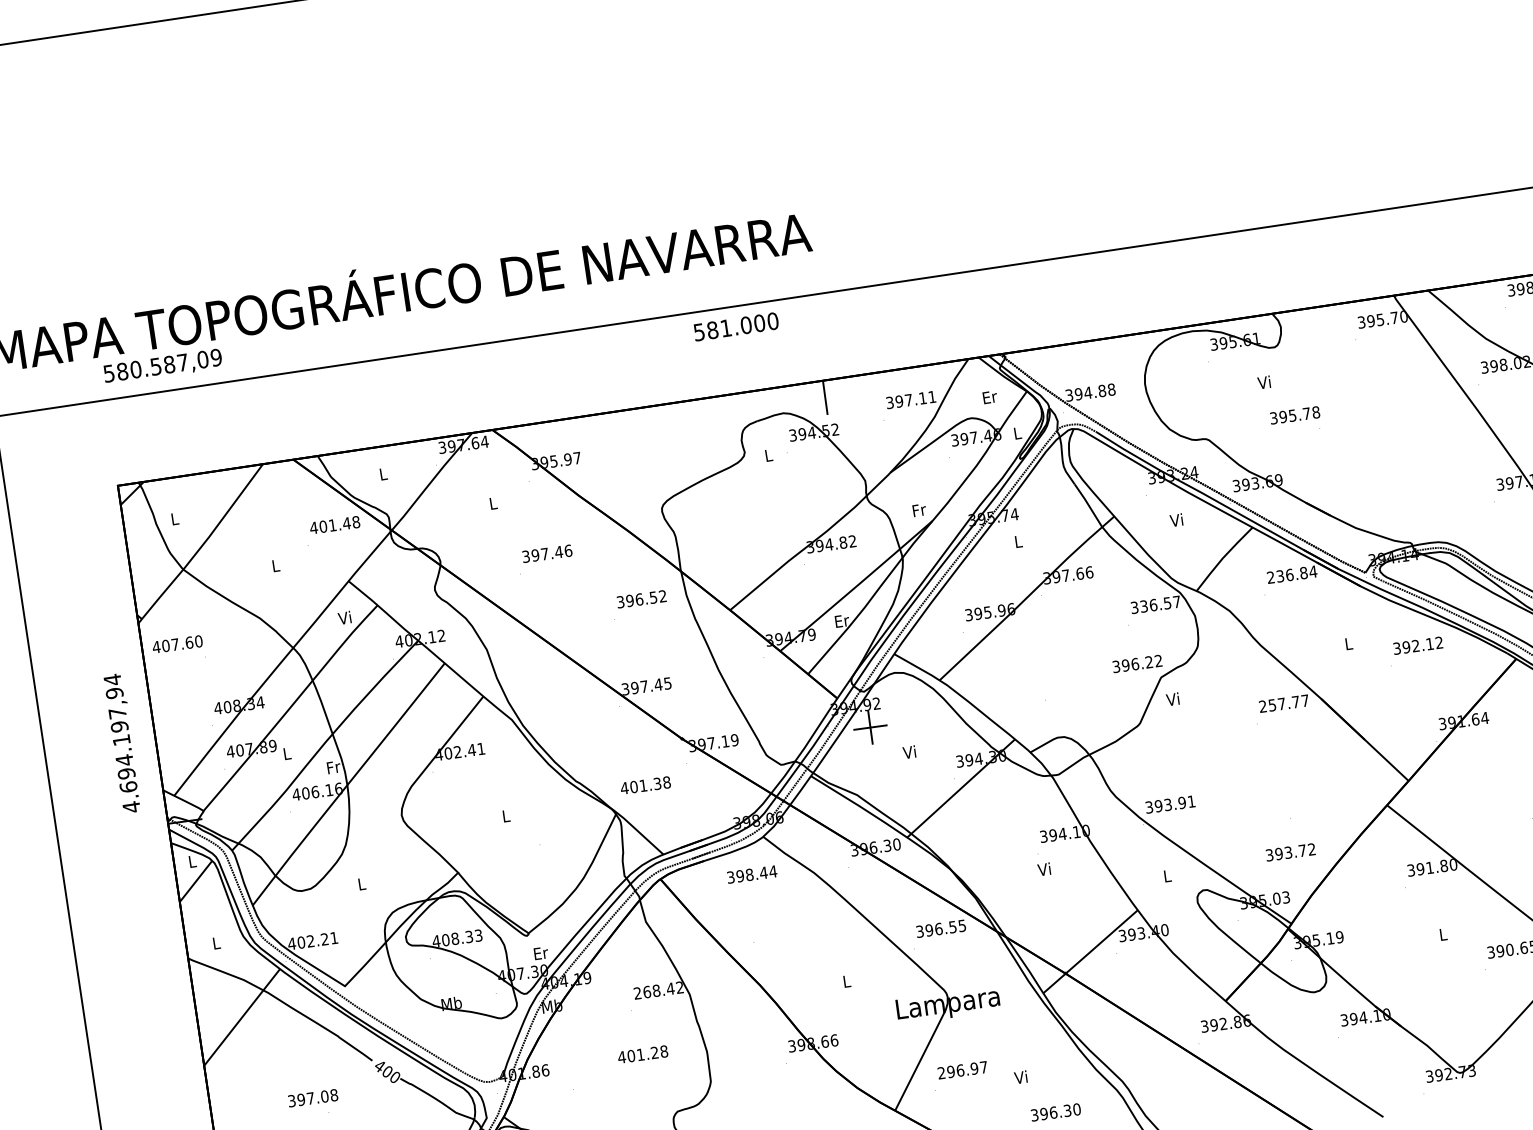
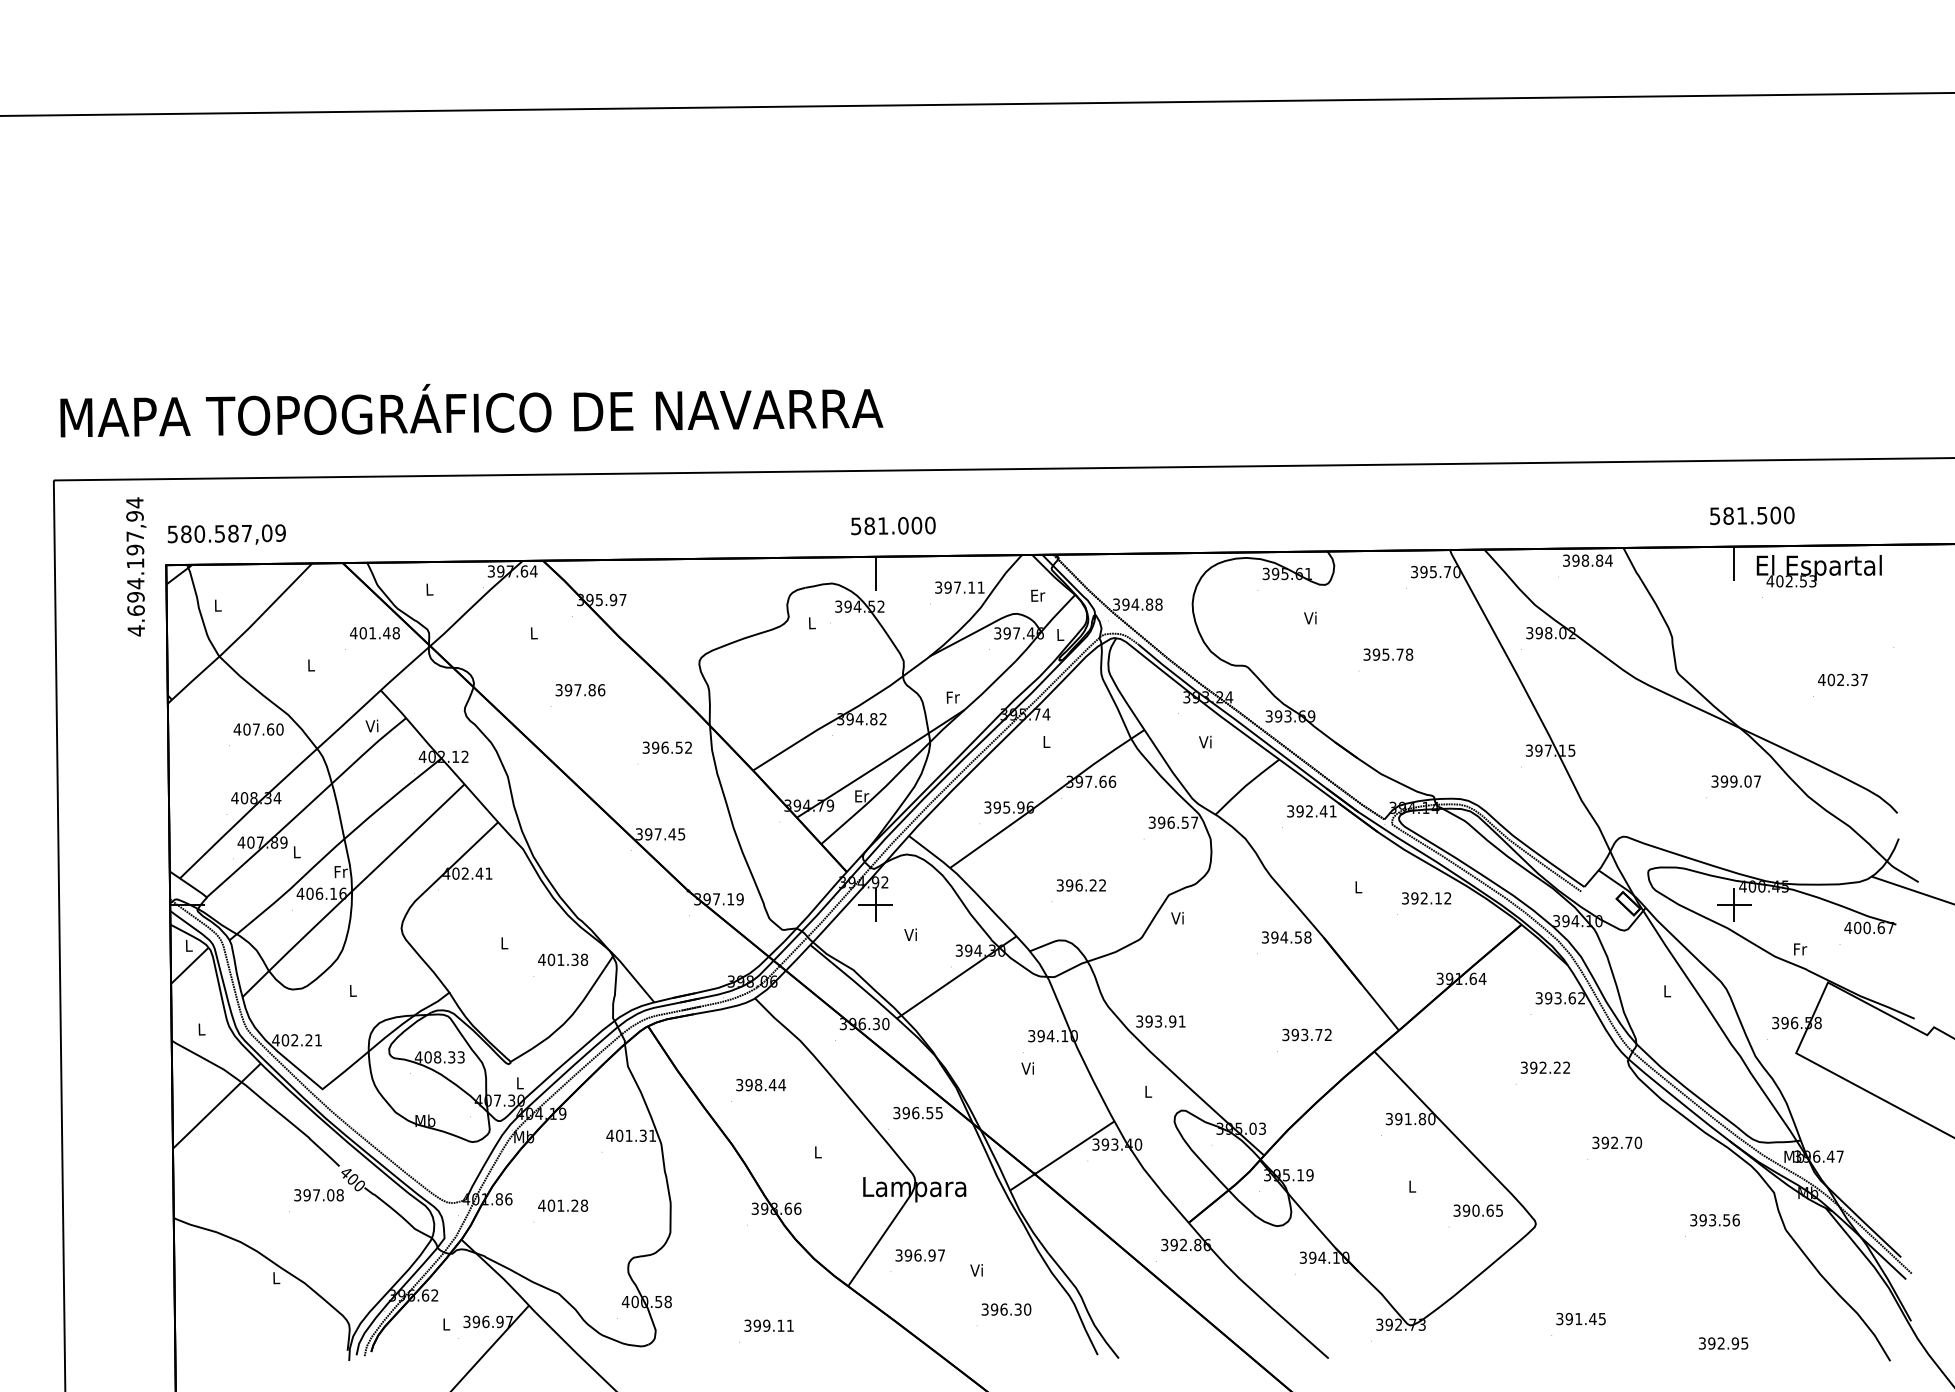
text: (736, 326) -> (893, 525), moved
text: (162, 366) -> (226, 534), moved
text: (1295, 415) -> (1388, 654), moved
text: (559, 552) -> (592, 690), 397.46 -> 397.86
text: (1291, 574) -> (1311, 811), 236.84 -> 392.41
text: (1143, 606) -> (1161, 822), 336.57 -> 396.57
text: (177, 644) -> (258, 729), moved
text: (1136, 664) -> (1080, 885), moved
text: (1284, 703) -> (1286, 937), 257.77 -> 394.58
text: (122, 743) -> (136, 566), moved
text: (646, 785) -> (563, 959), moved
text: (1290, 851) -> (1306, 1034), moved
text: (751, 875) -> (760, 1085), moved
text: (541, 953) -> (520, 1083), Er -> L
text: (657, 990) -> (630, 1135), 268.42 -> 401.31
text: (643, 1054) -> (563, 1205), moved
text: (941, 1073) -> (898, 1255), 296.97 -> 396.97
text: (312, 1098) -> (318, 1195), moved

